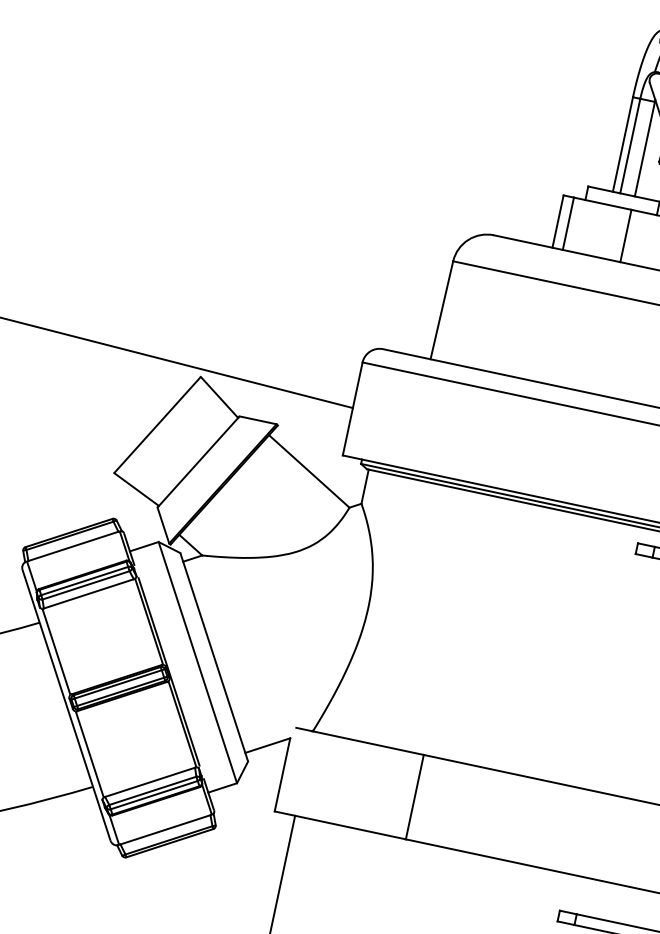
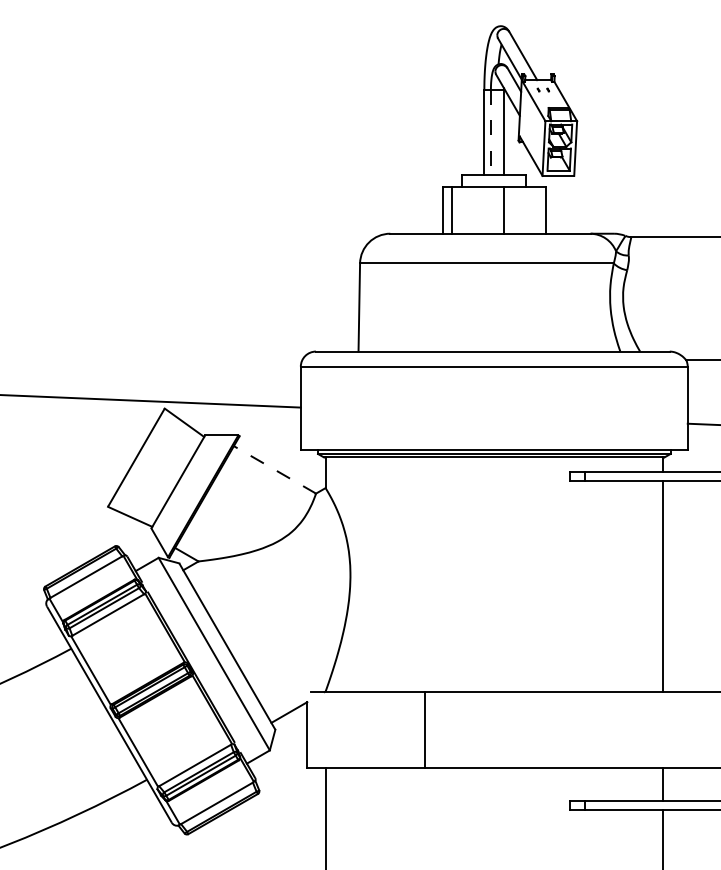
line: (629, 146) -> (490, 132), solid -> dashed
line: (309, 471) -> (275, 469), solid -> dashed

